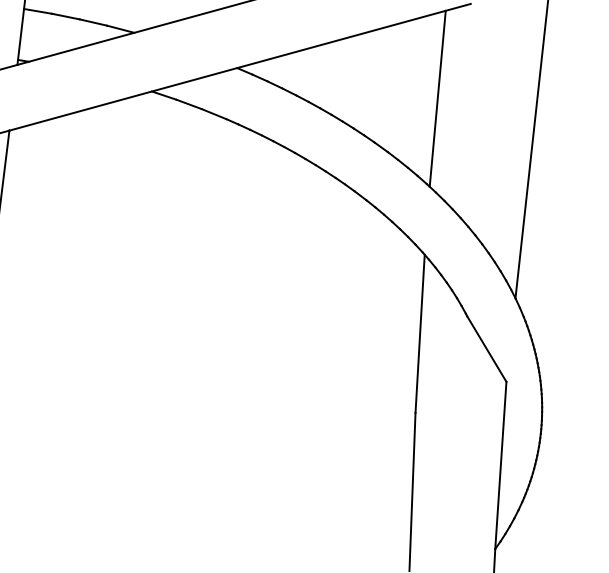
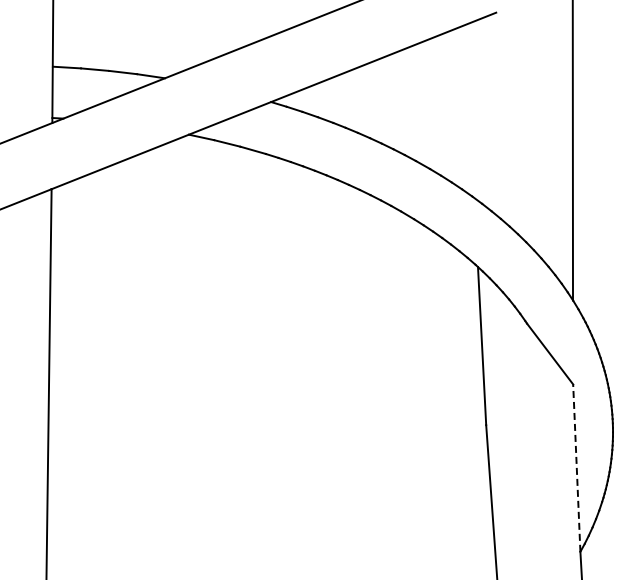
line: (437, 98) -> (473, 110), removed
line: (500, 465) -> (576, 468), solid -> dashed

